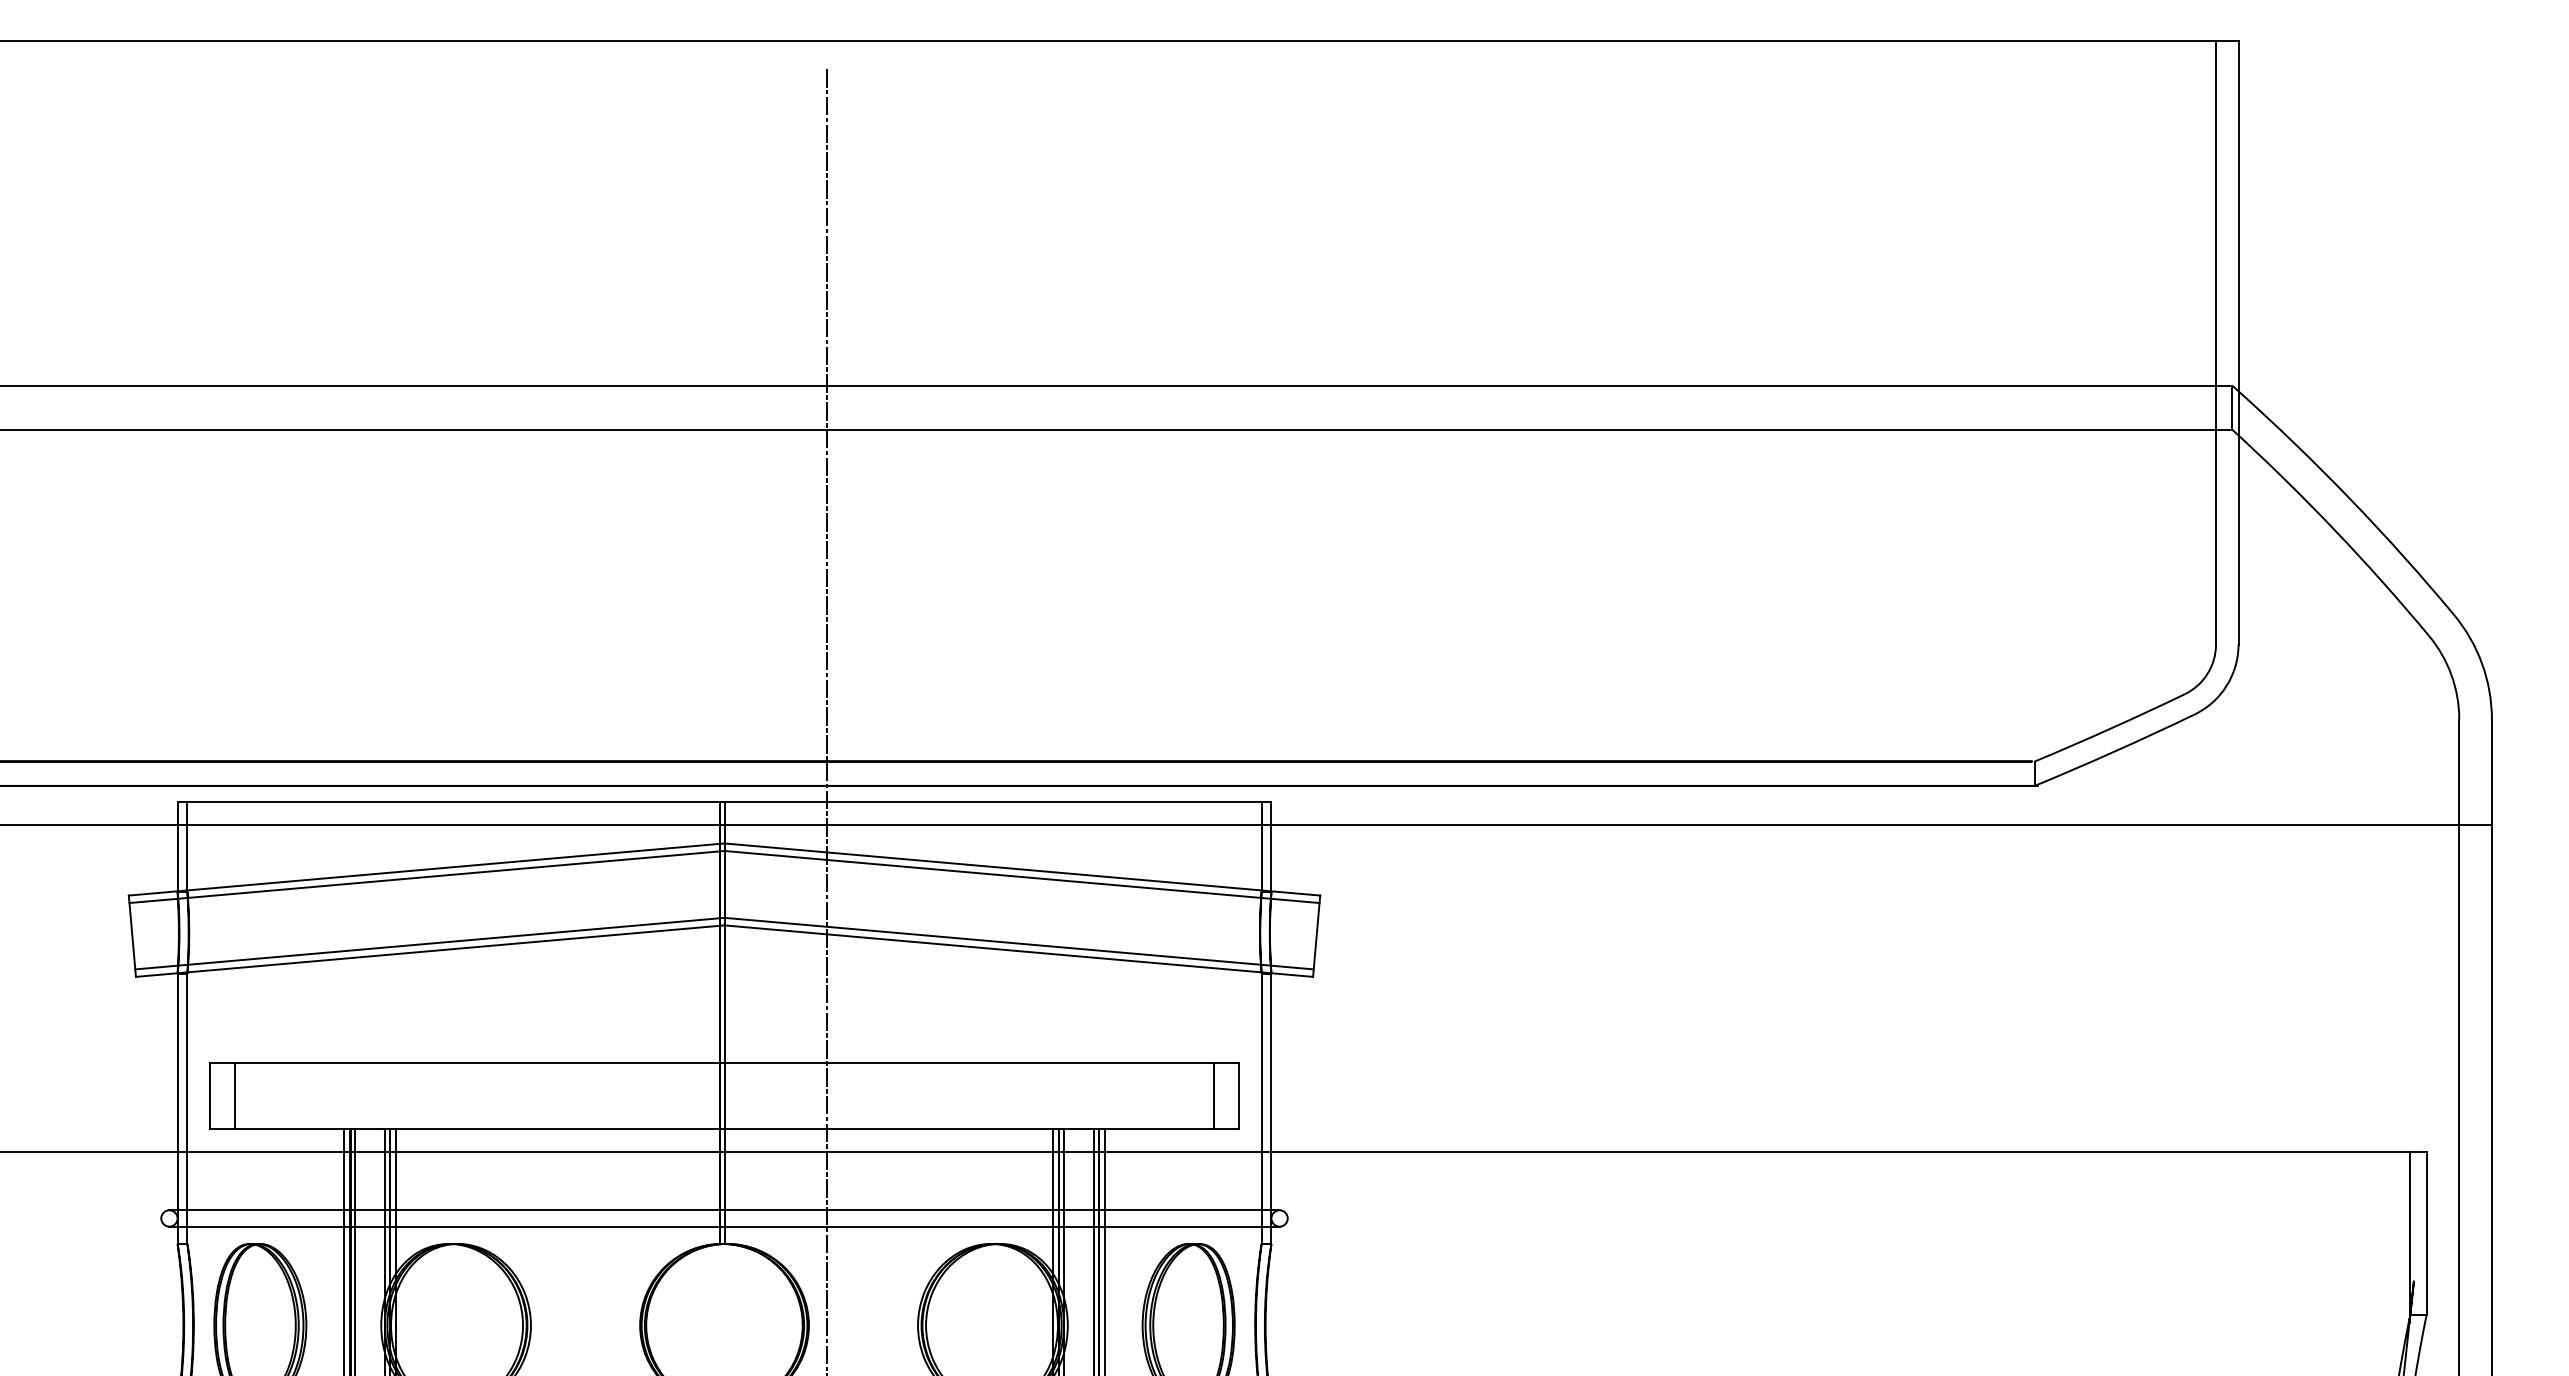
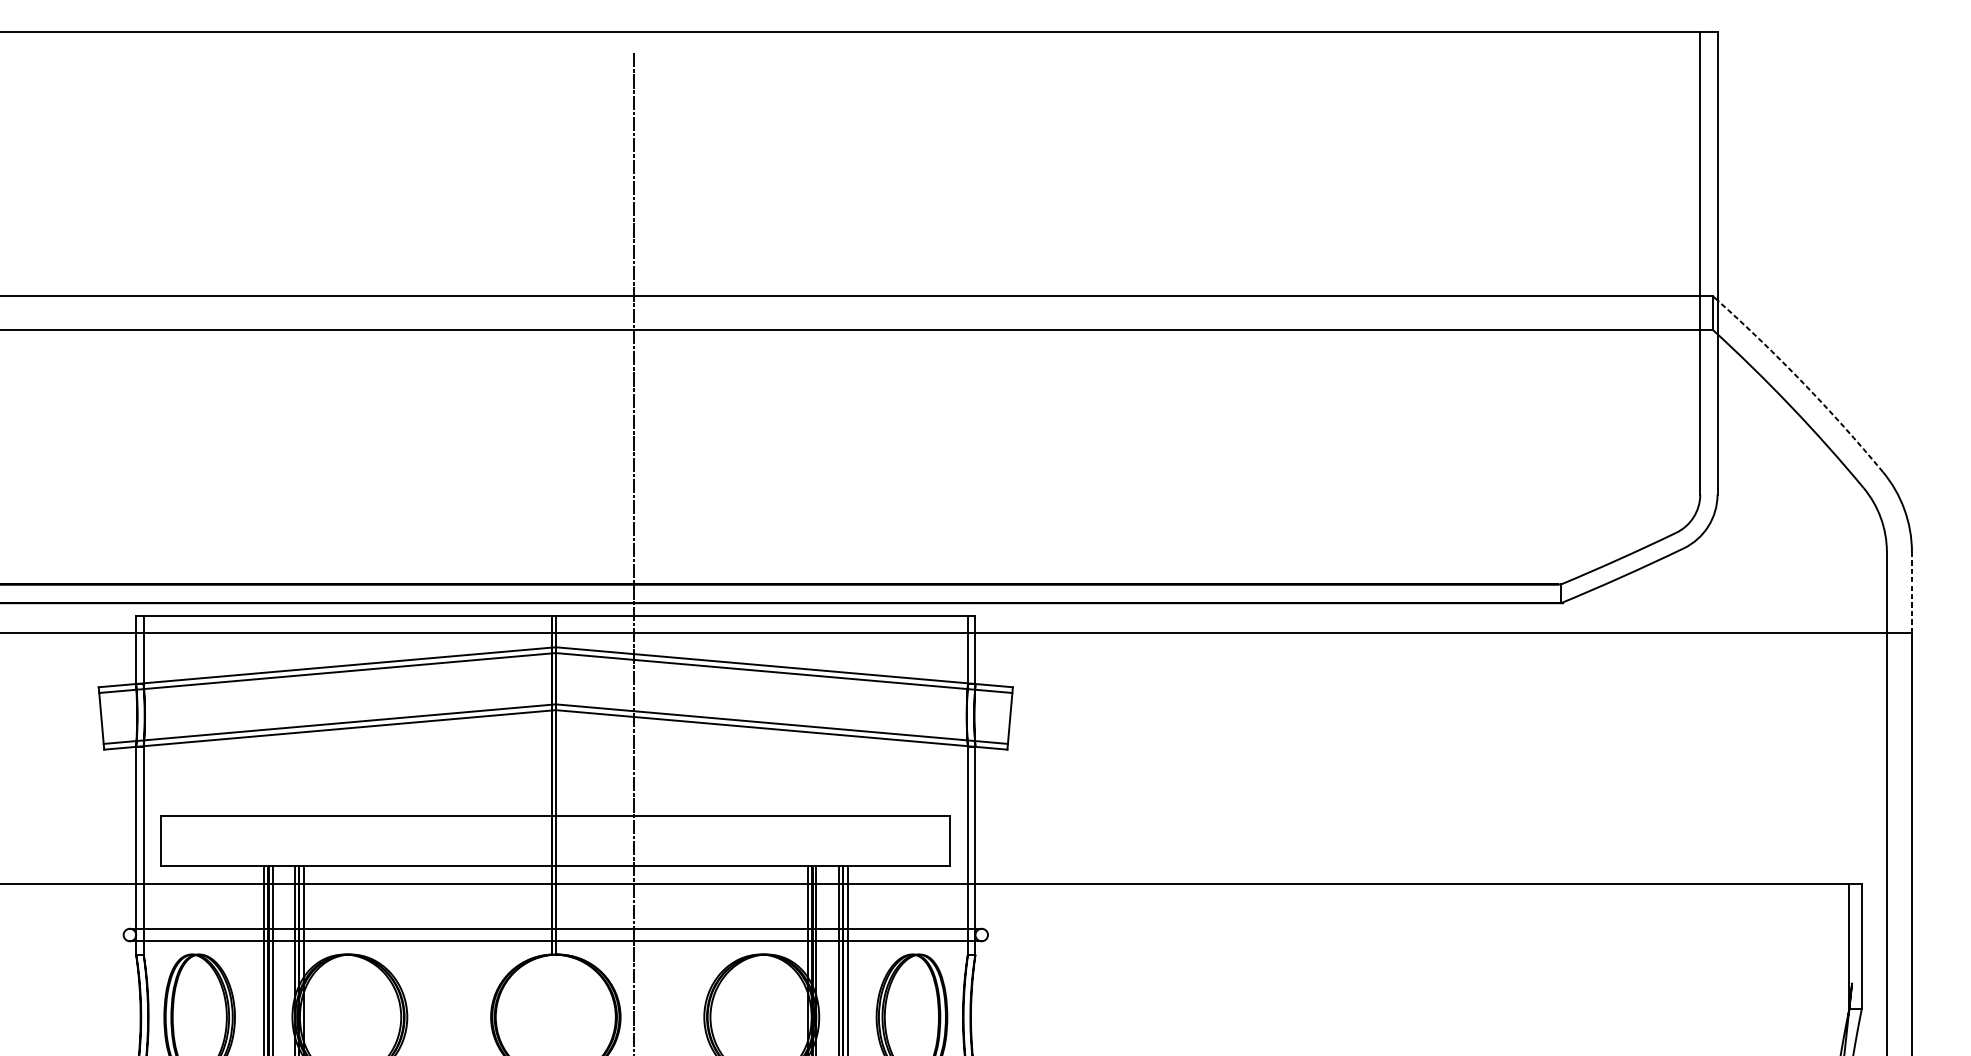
arc: (2350, 499) -> (1803, 383), solid -> dashed
line: (2491, 772) -> (1911, 592), solid -> dashed
line: (235, 1095) -> (180, 840), removed
line: (1213, 1095) -> (931, 840), removed

